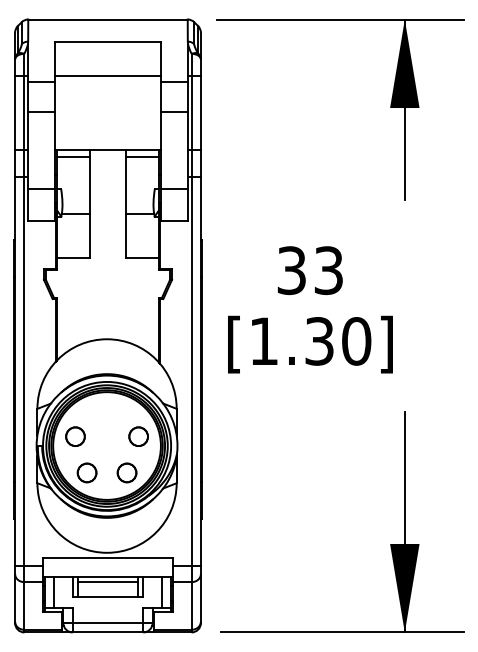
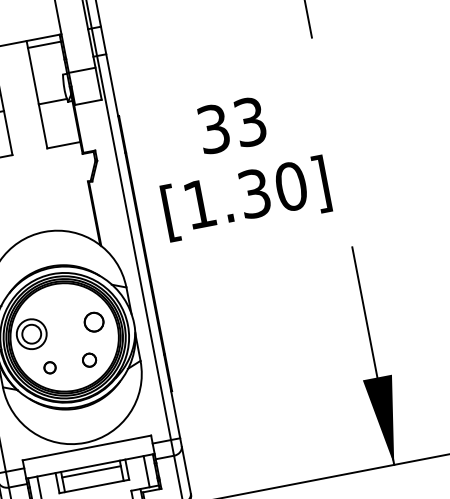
circle: (75, 436) -> (31, 334), size x1.6
part: (86, 472) -> (49, 367), size x0.6
part: (126, 472) -> (88, 359), size x0.7

